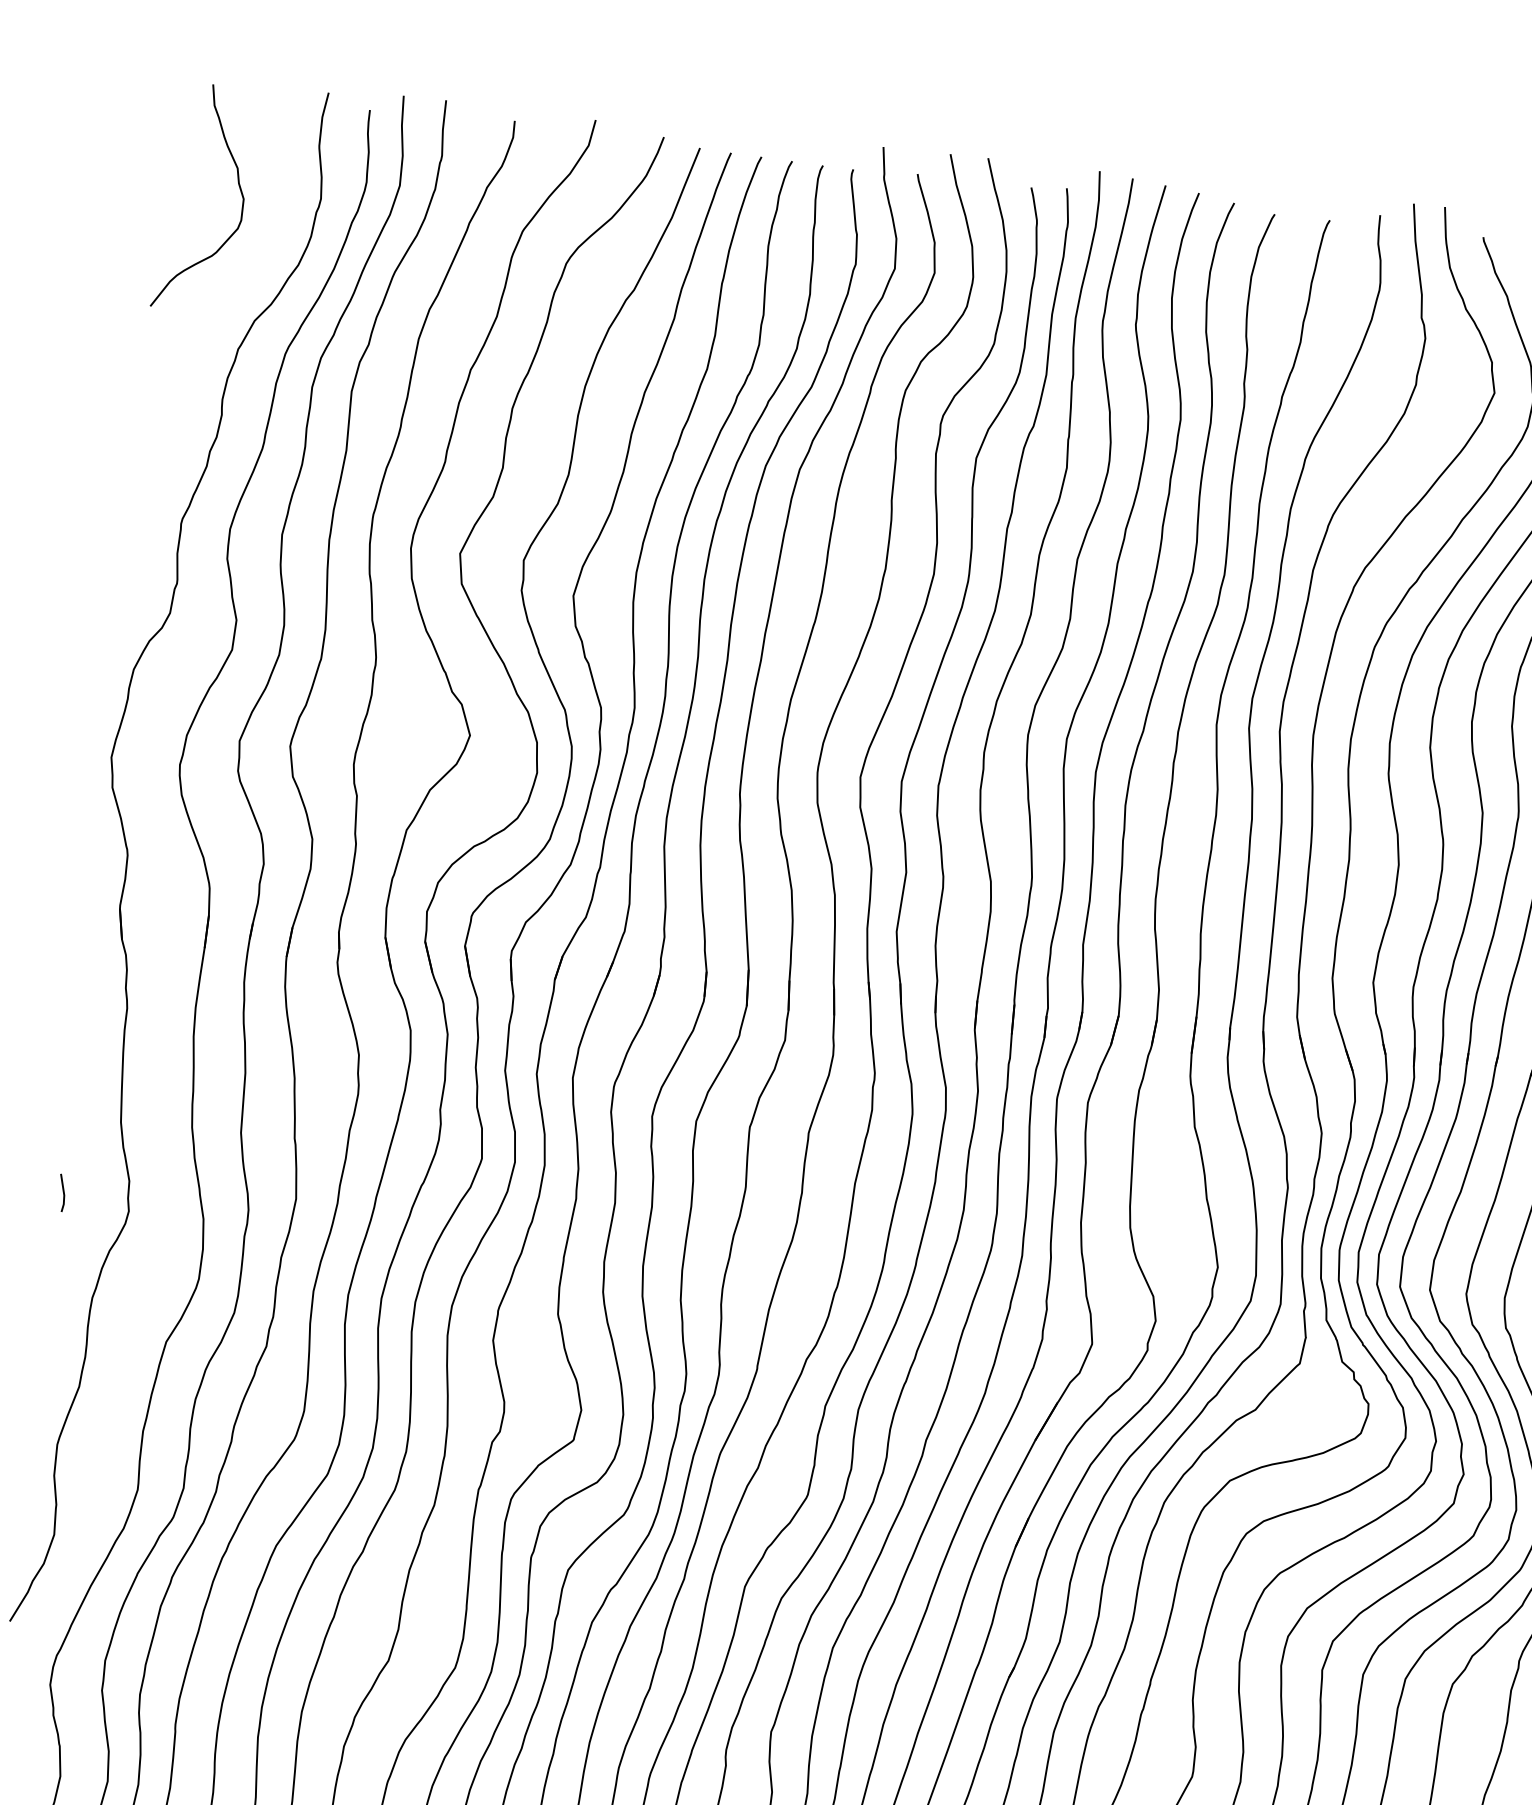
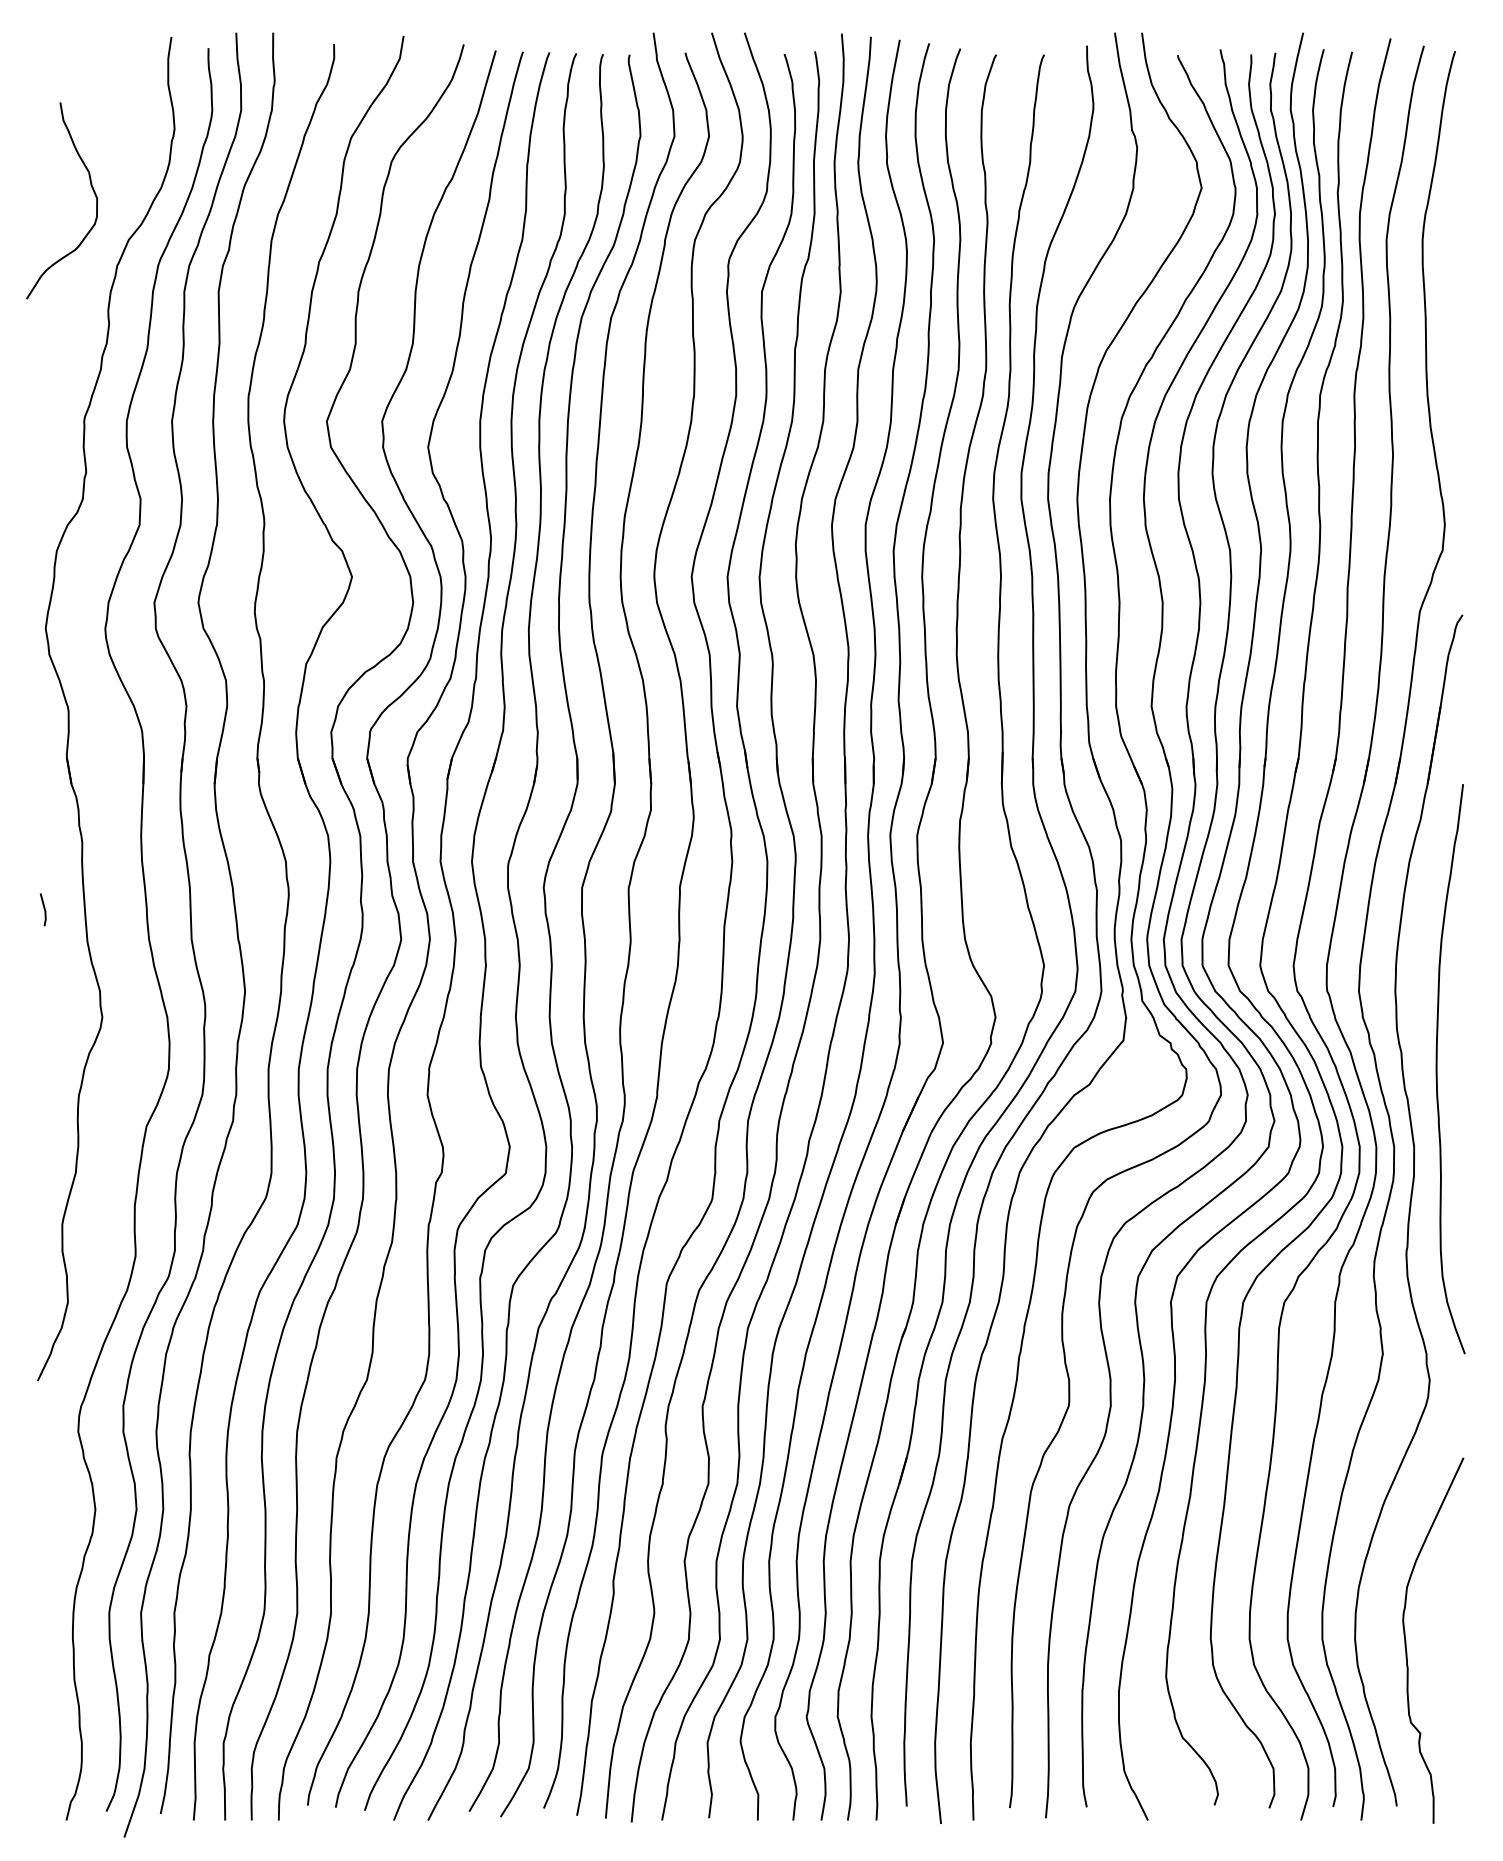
curve: (239, 189) -> (92, 190), moved
line: (62, 1192) -> (43, 909), moved

